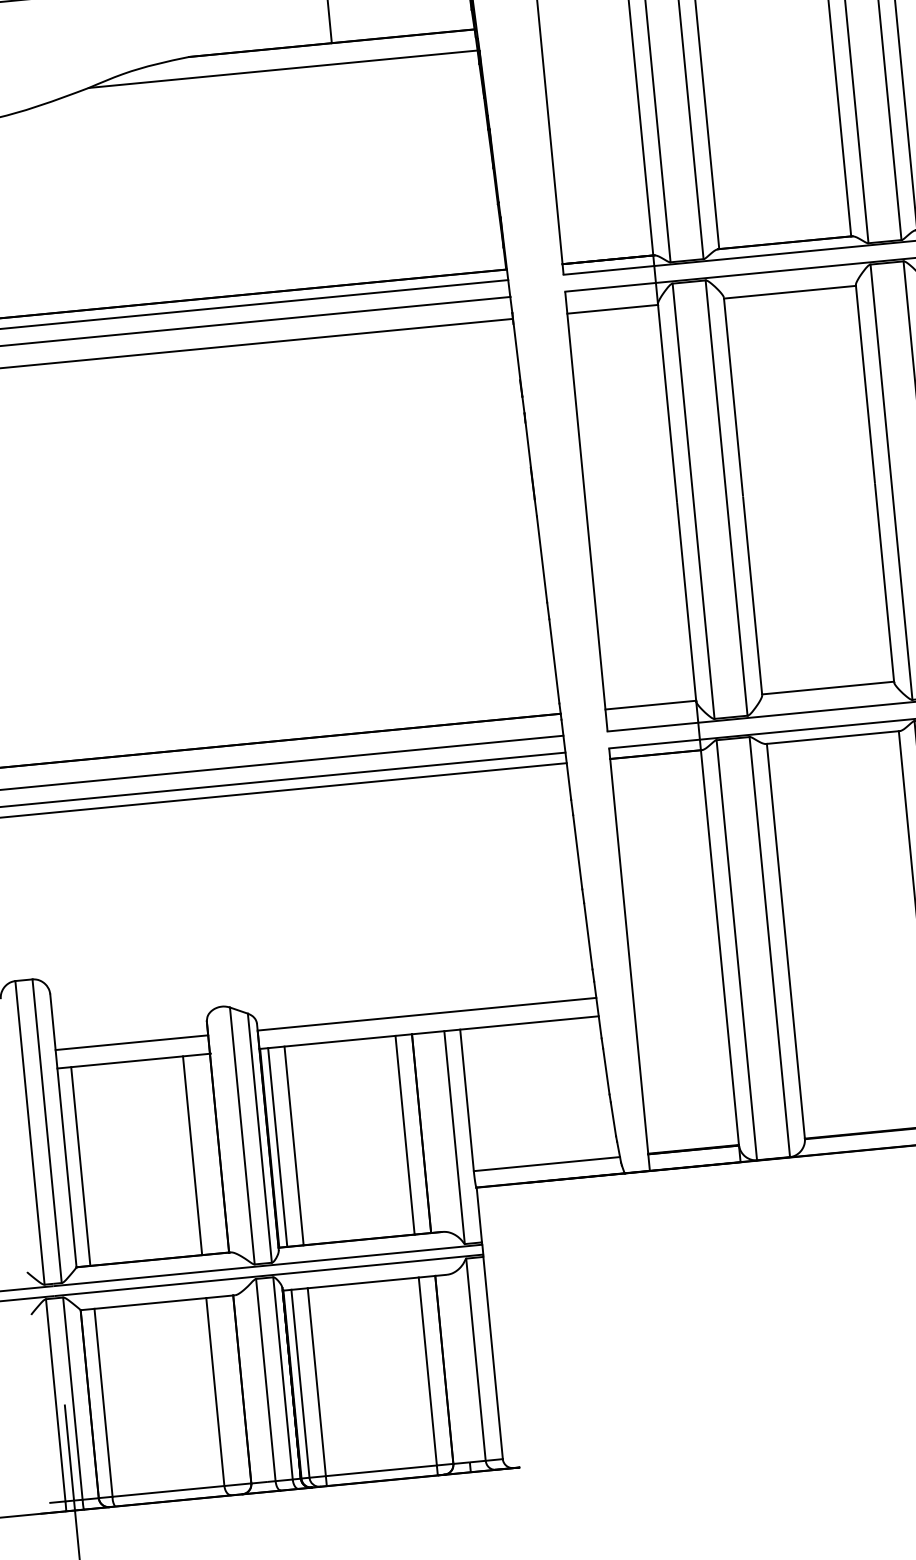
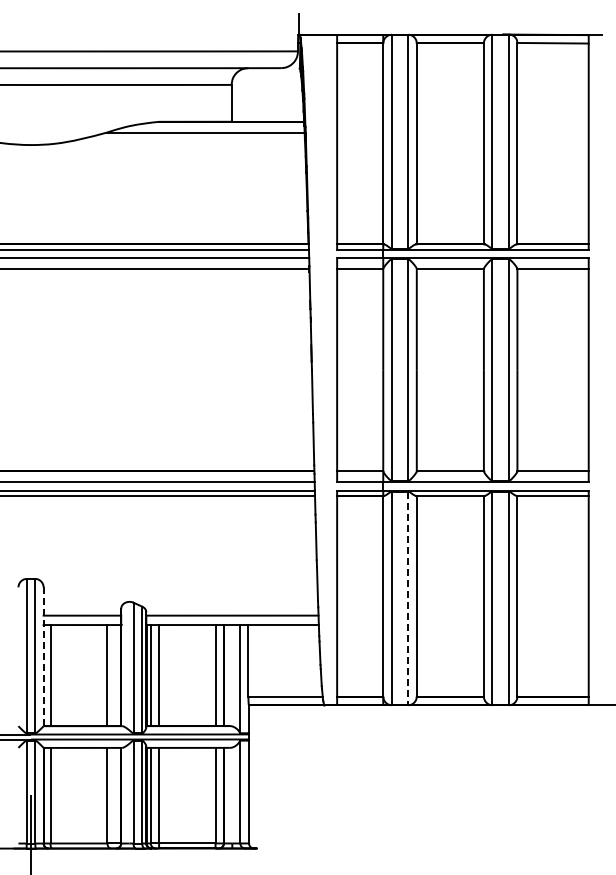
line: (769, 947) -> (408, 598), solid -> dashed
line: (63, 1132) -> (43, 657), solid -> dashed

